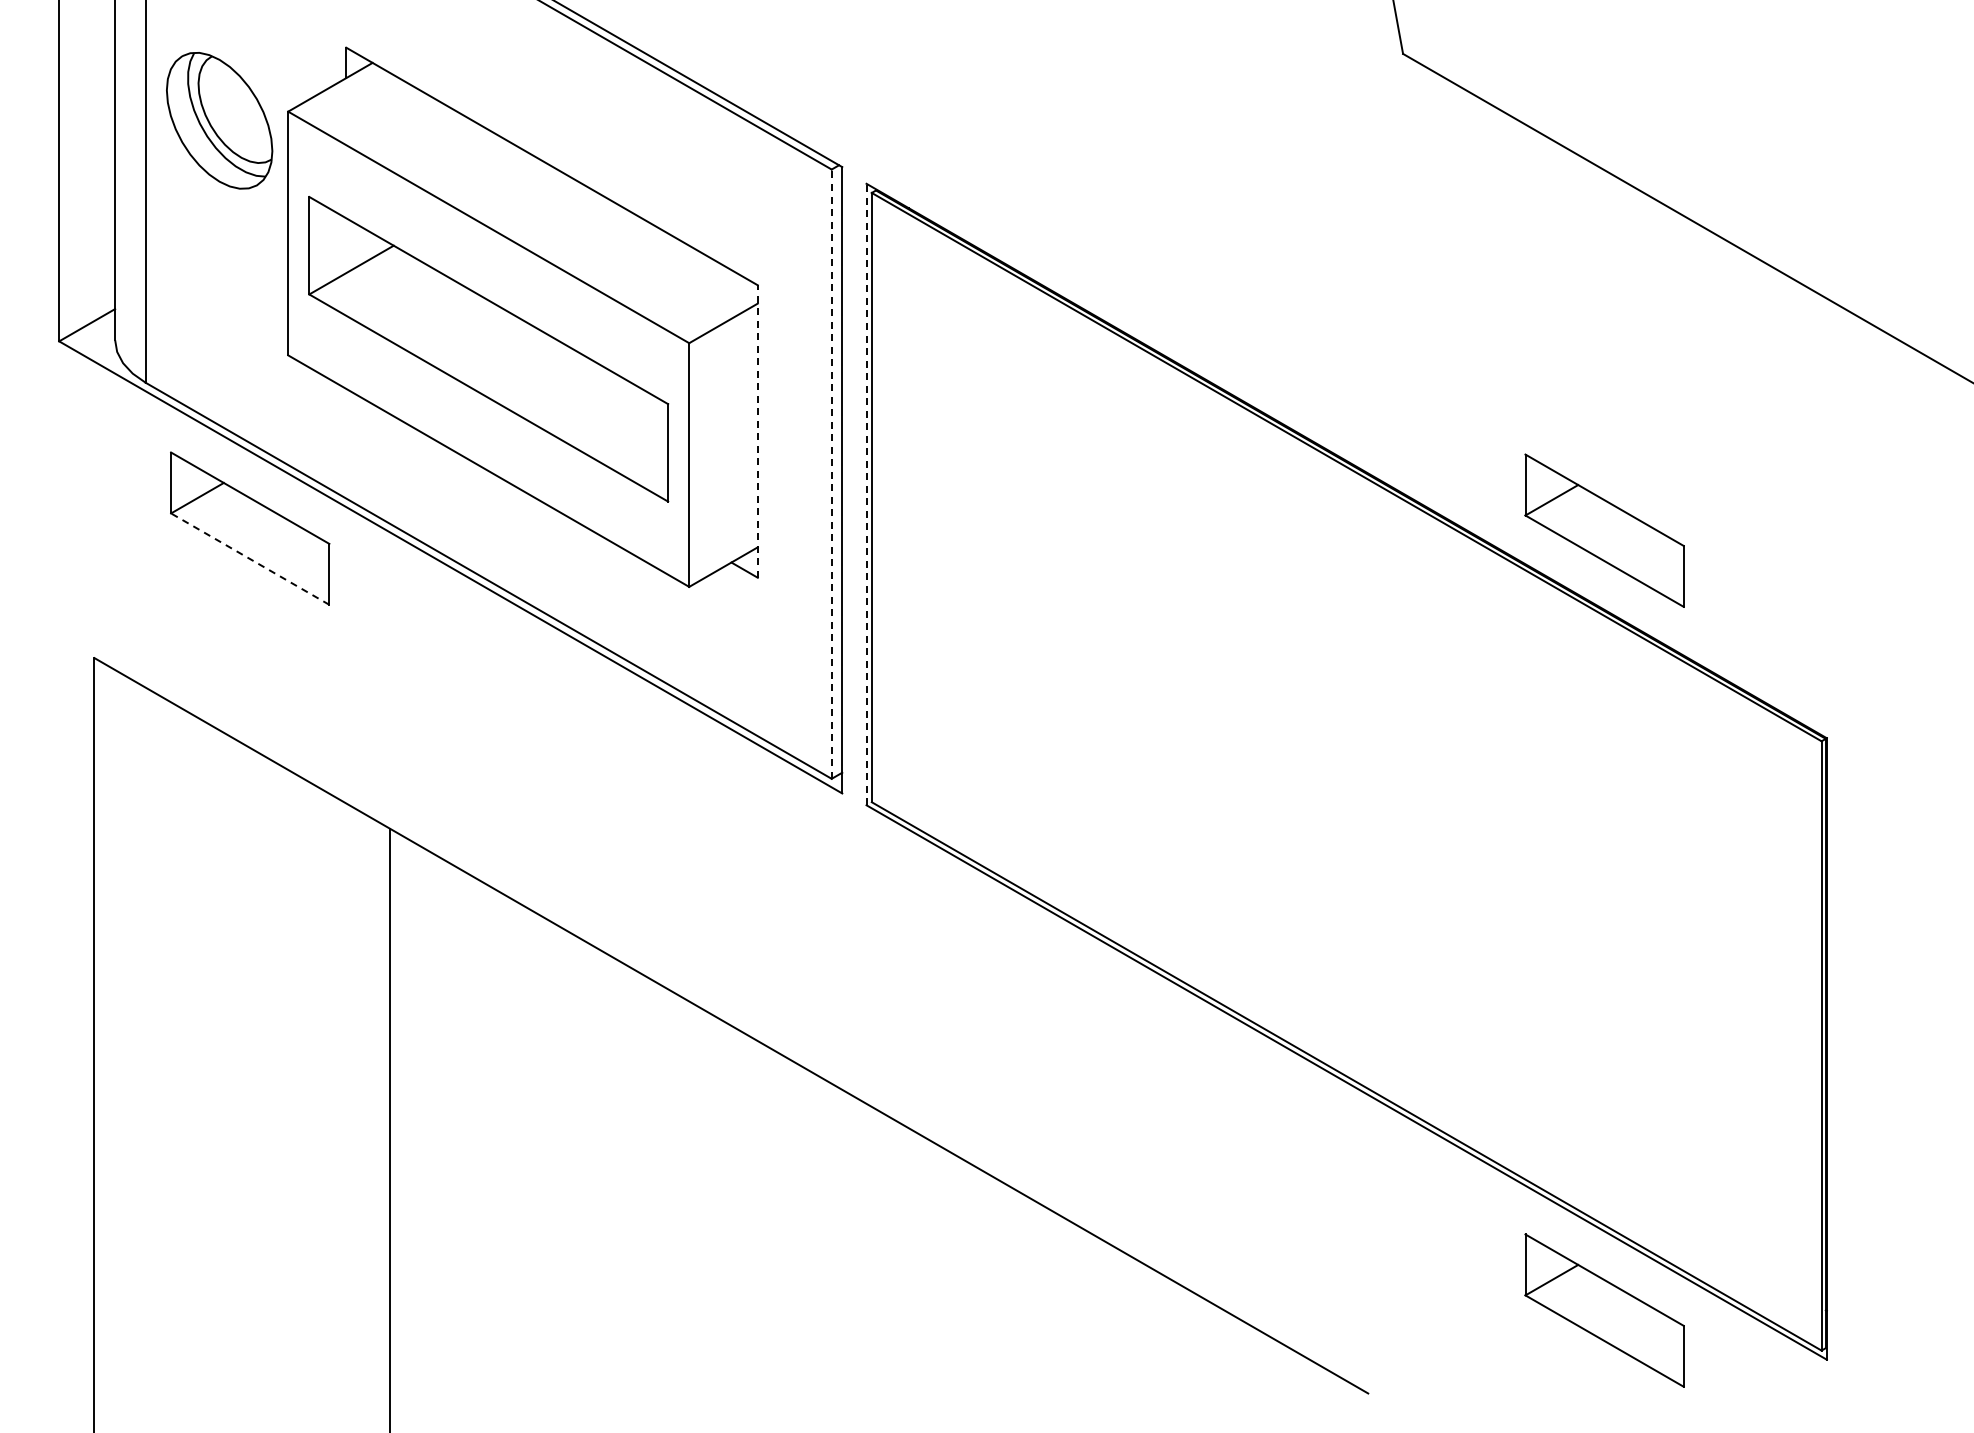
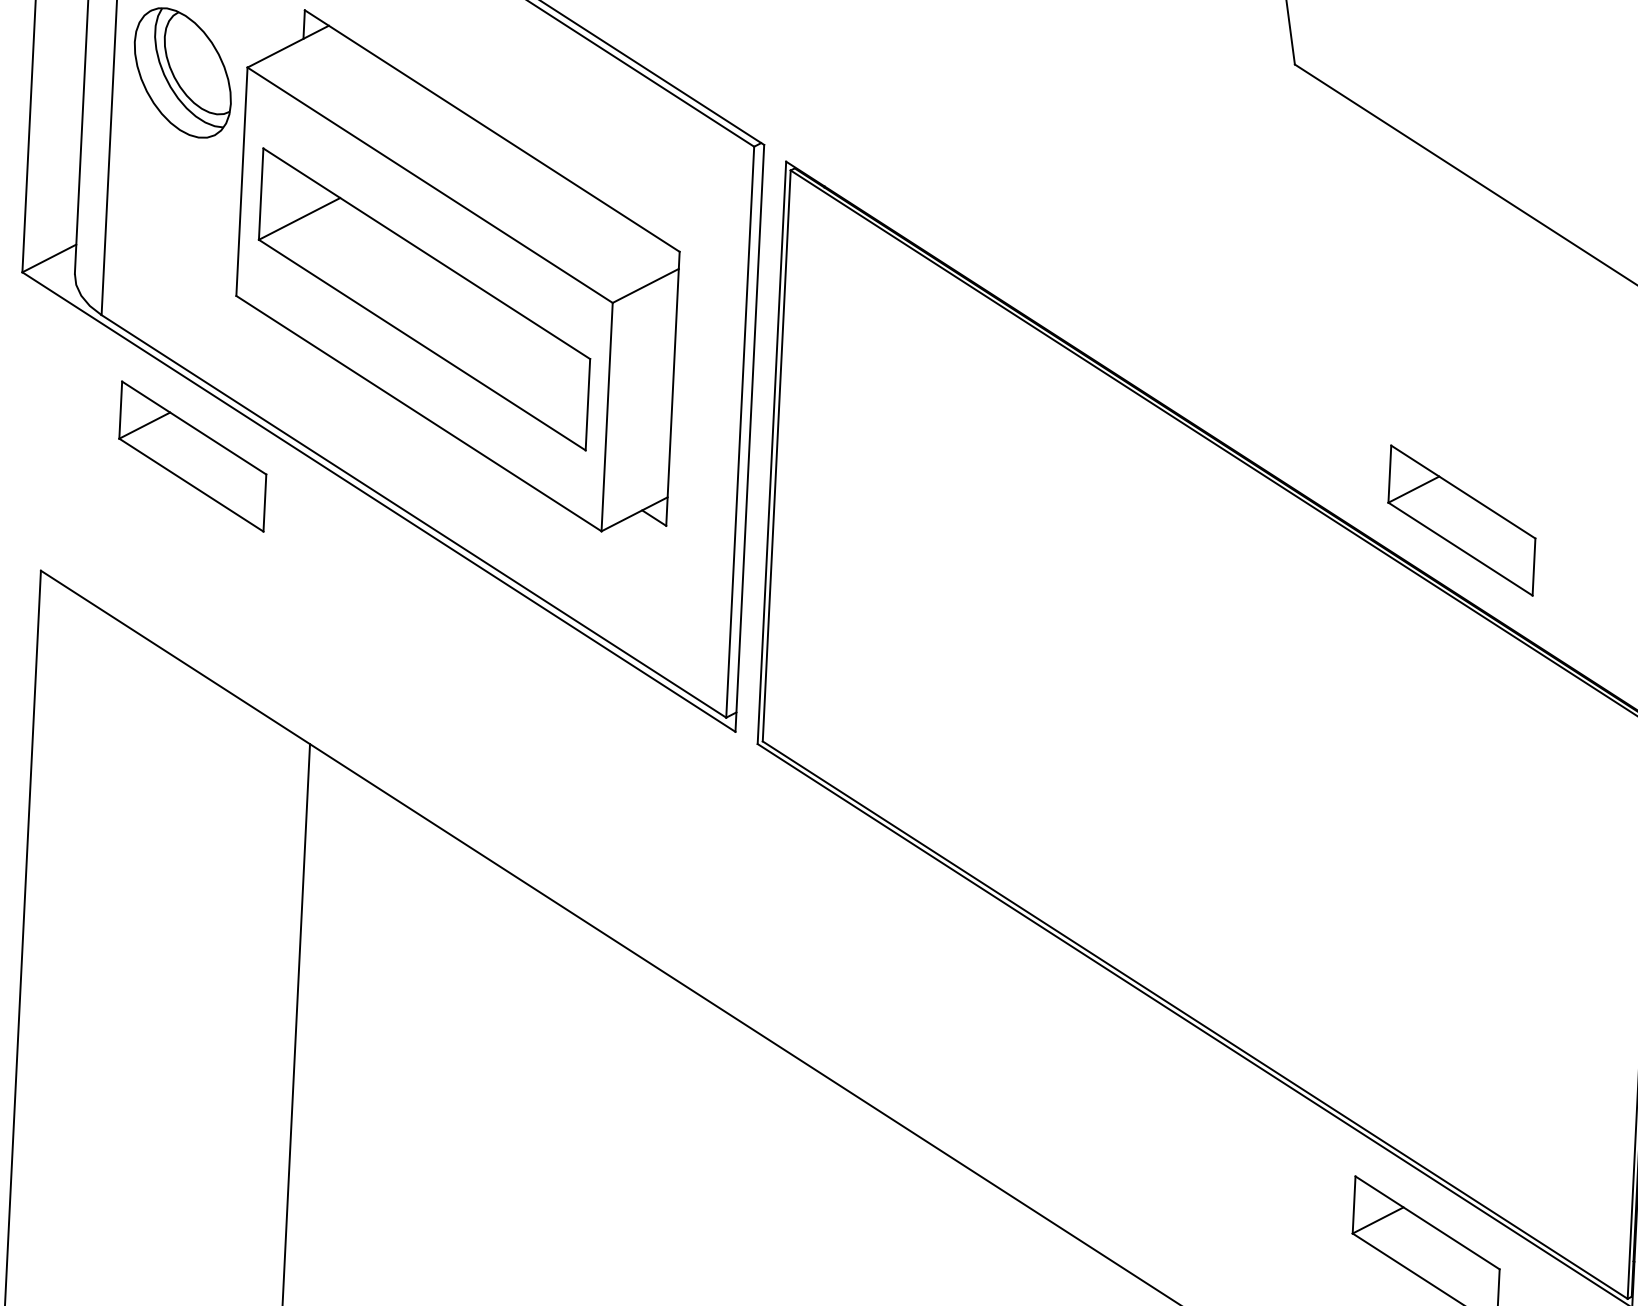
line: (757, 431) -> (672, 388), dashed -> solid
line: (831, 474) -> (740, 432), dashed -> solid
line: (866, 494) -> (771, 452), dashed -> solid
line: (249, 558) -> (190, 484), dashed -> solid

